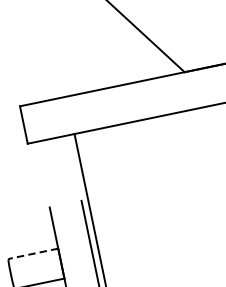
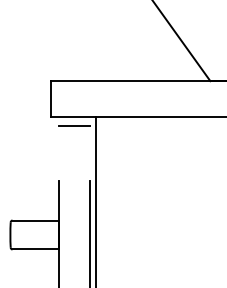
line: (53, 148) -> (74, 126), added
line: (33, 253) -> (35, 220), dashed -> solid

